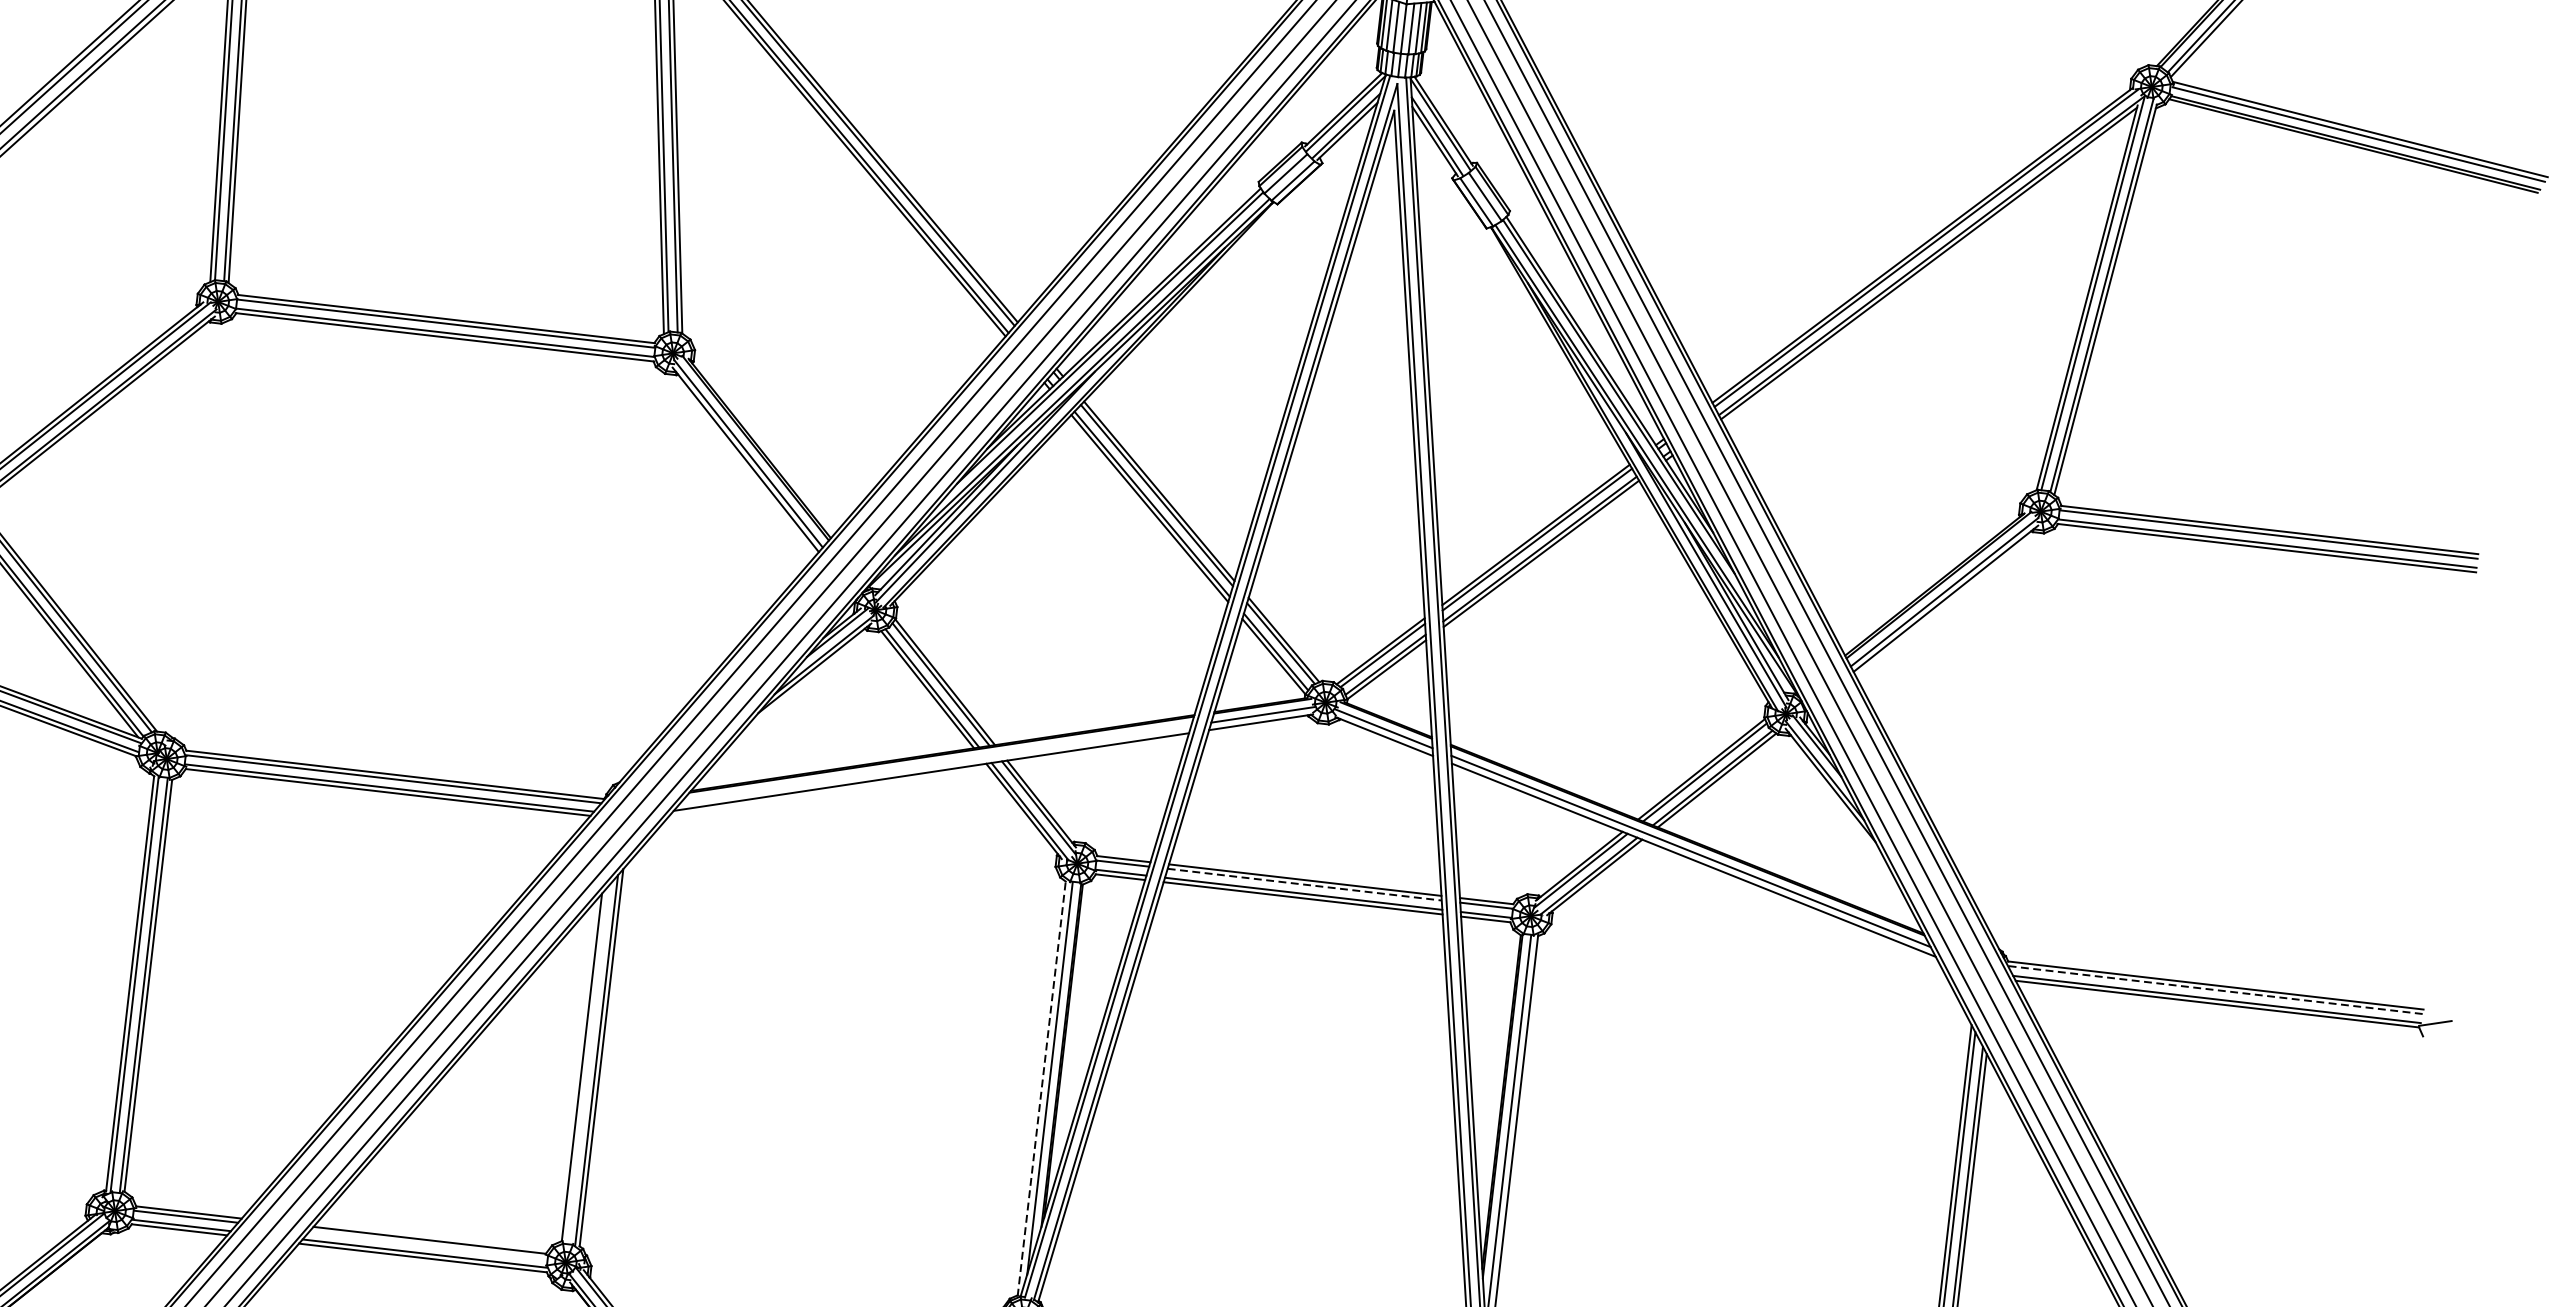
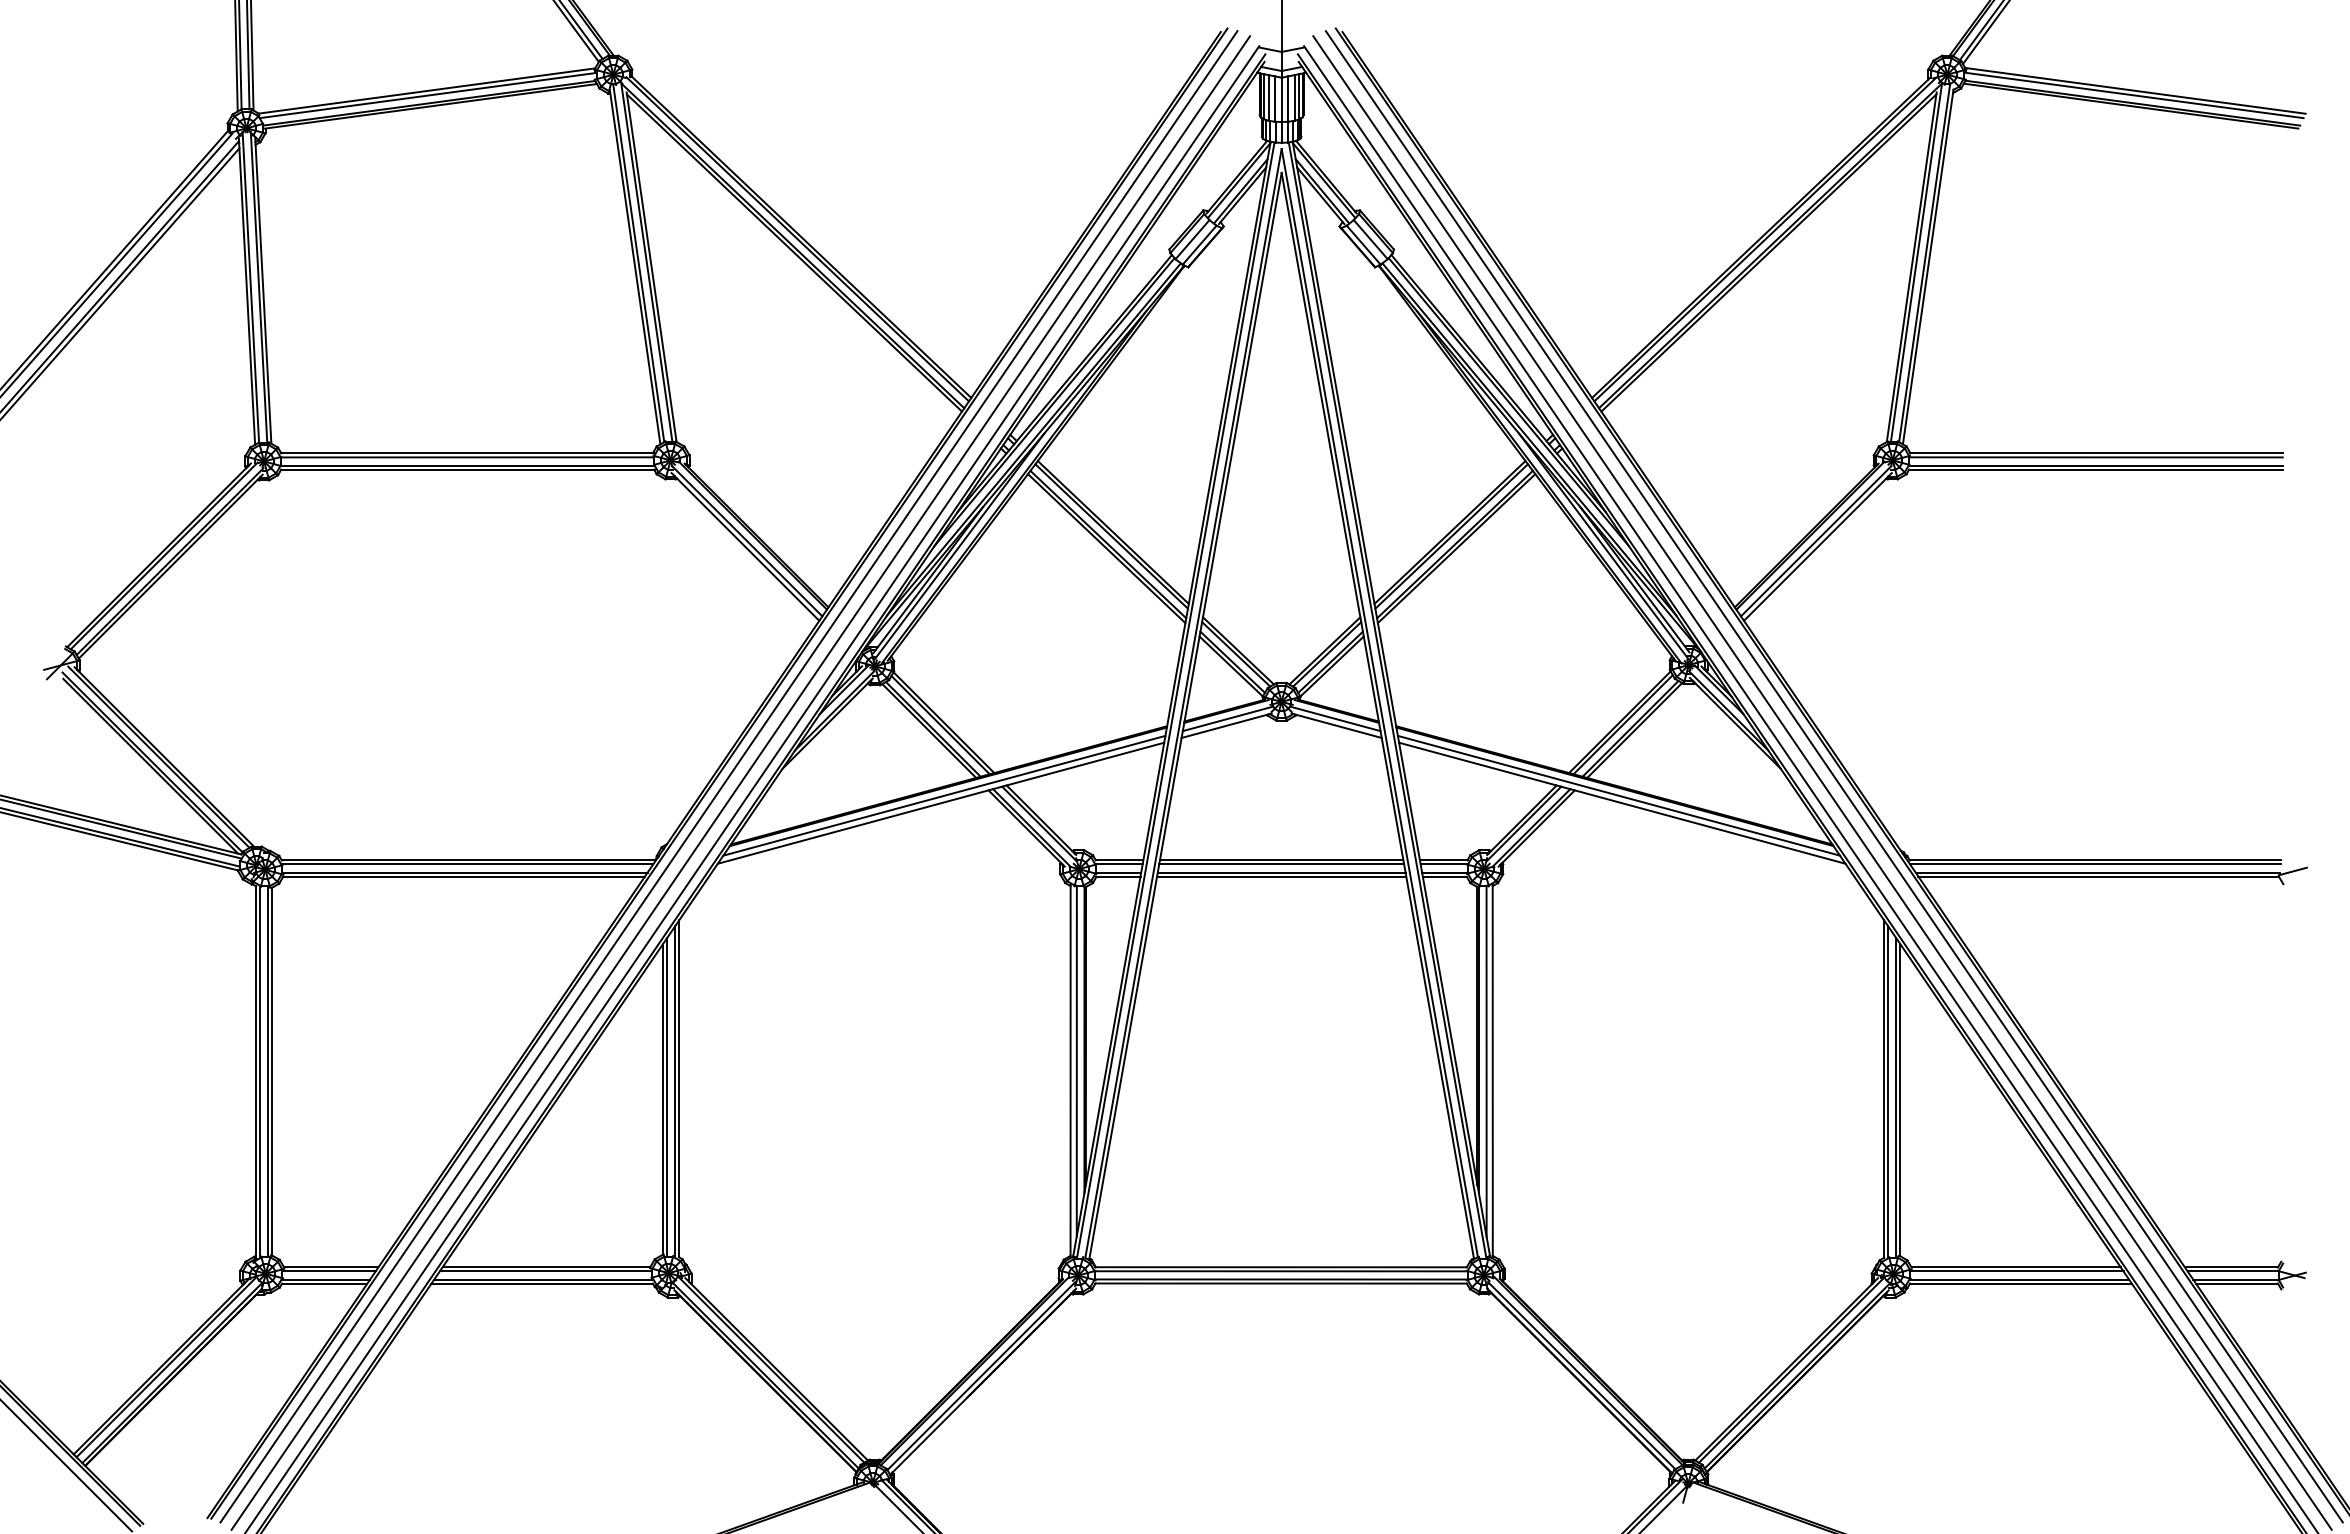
line: (936, 763) -> (944, 795), added
line: (1305, 884) -> (1282, 864), dashed -> solid
line: (2214, 989) -> (2094, 864), dashed -> solid
line: (587, 1064) -> (667, 1096), added
line: (1041, 1088) -> (1070, 1071), dashed -> solid
line: (428, 1244) -> (545, 1271), added

